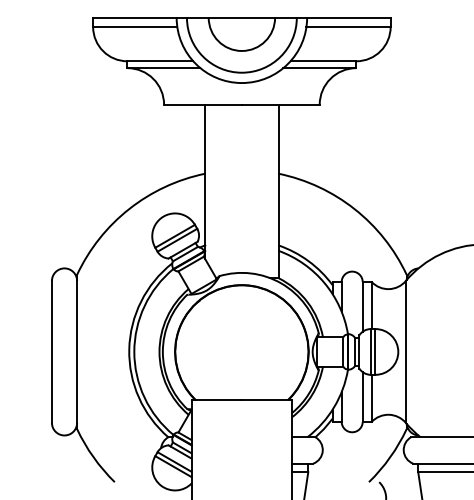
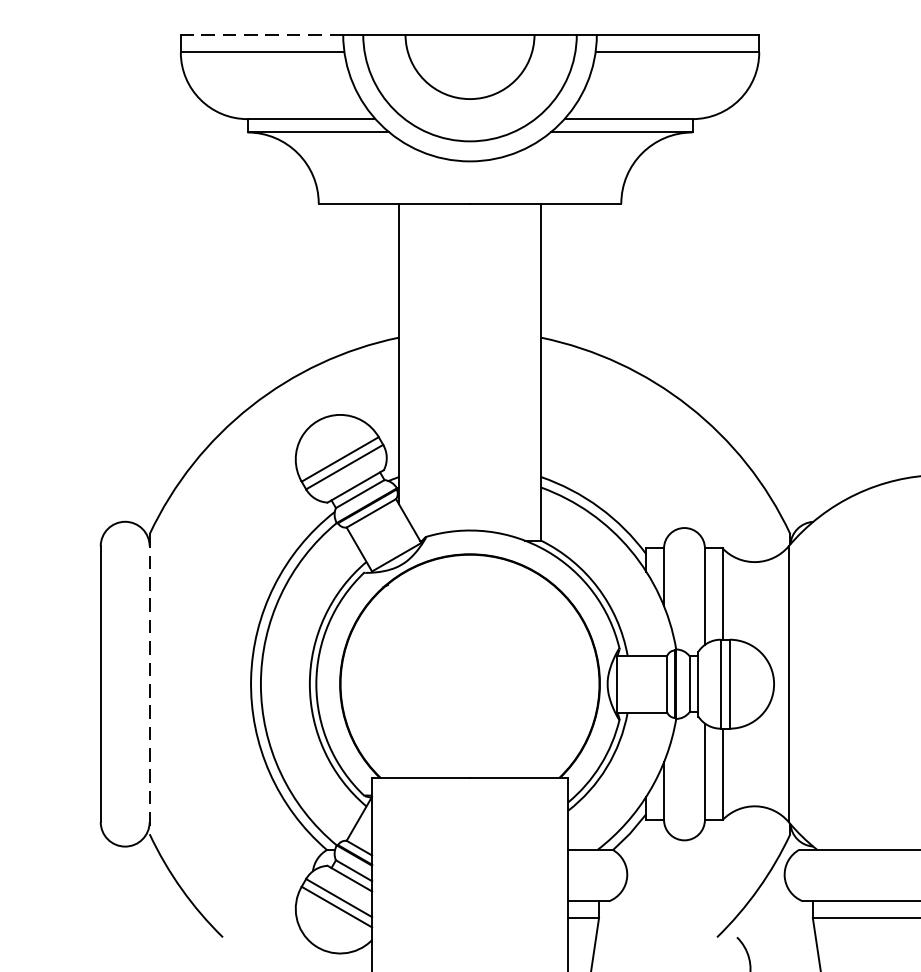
line: (134, 17) -> (261, 33), solid -> dashed
line: (77, 352) -> (150, 685), solid -> dashed

